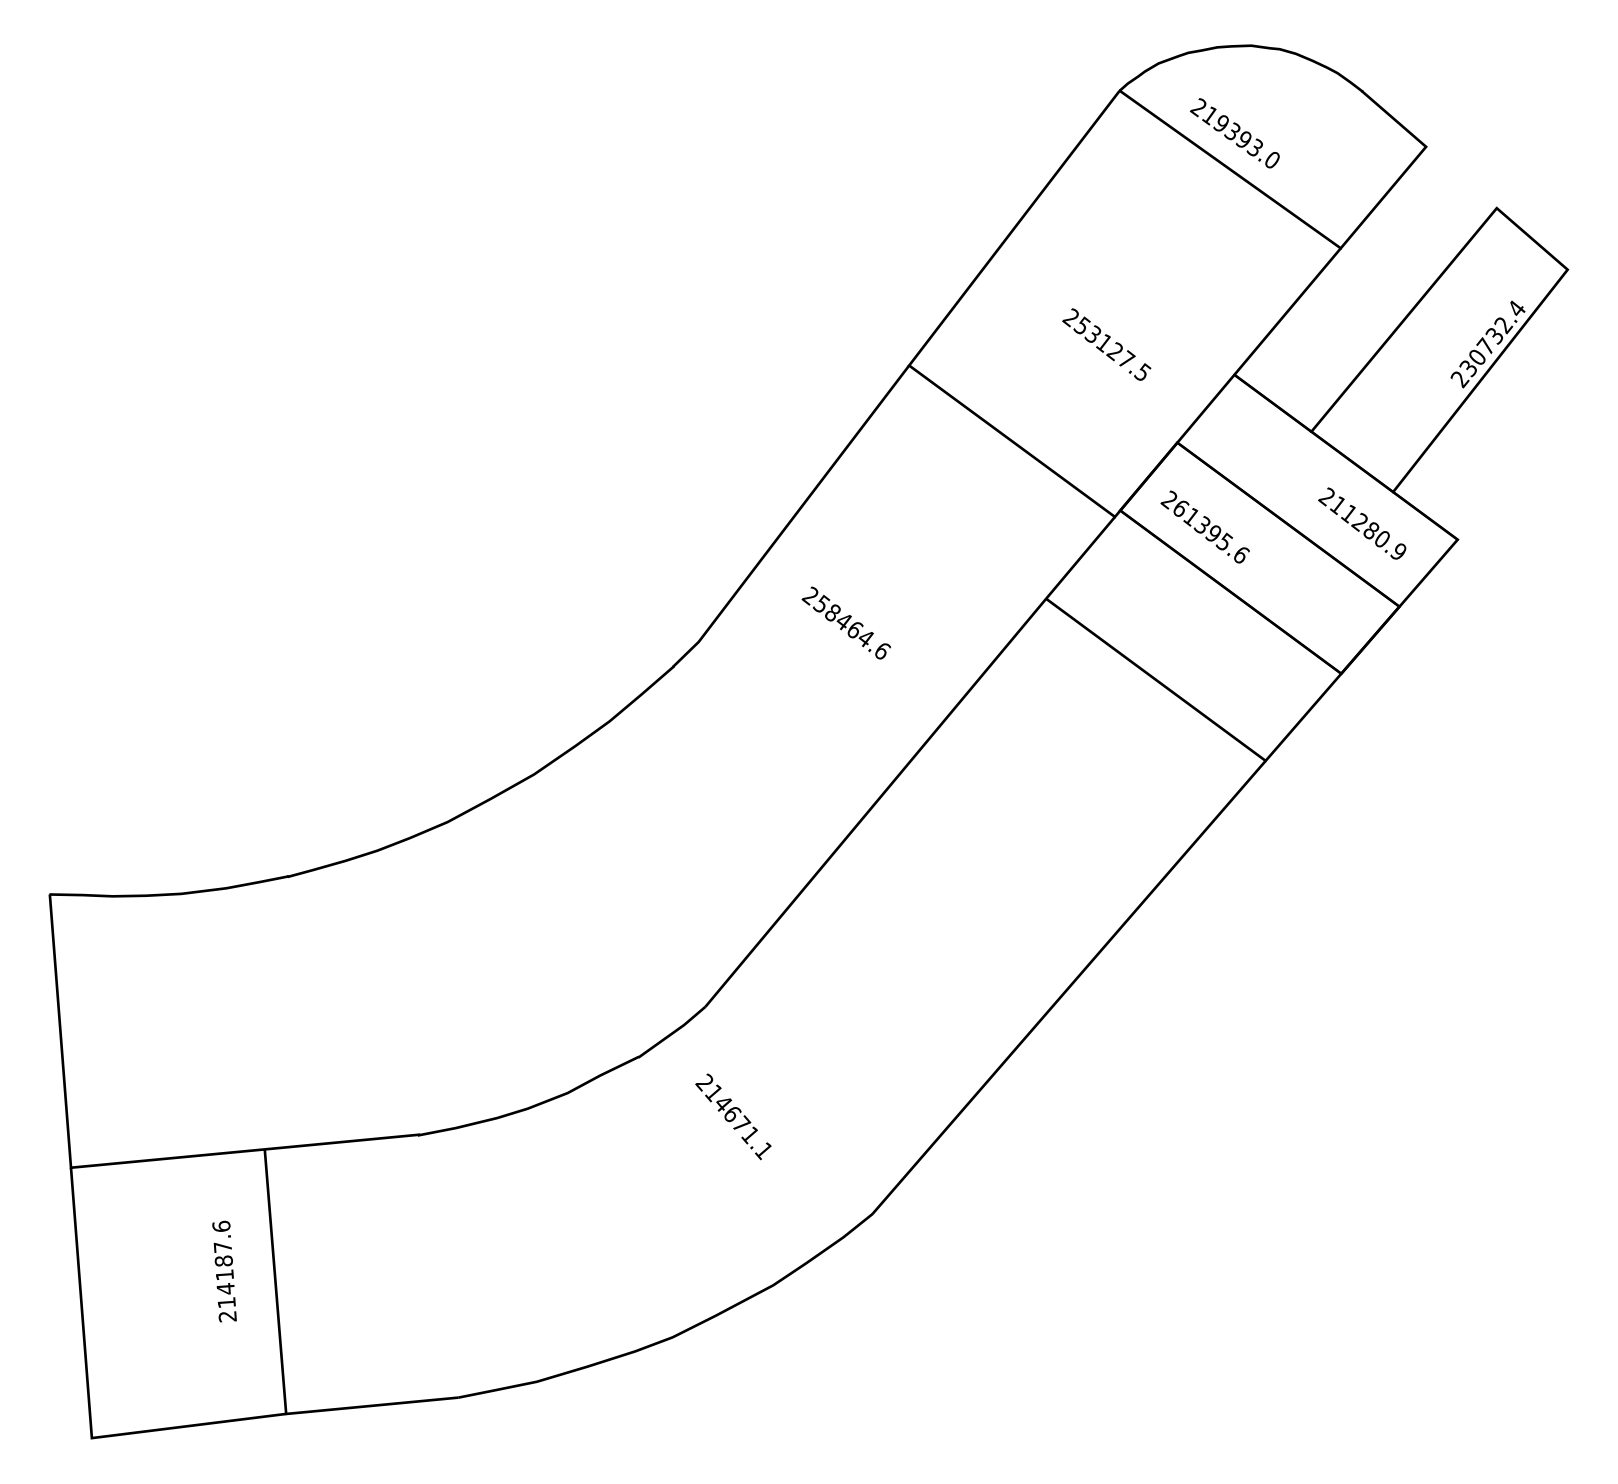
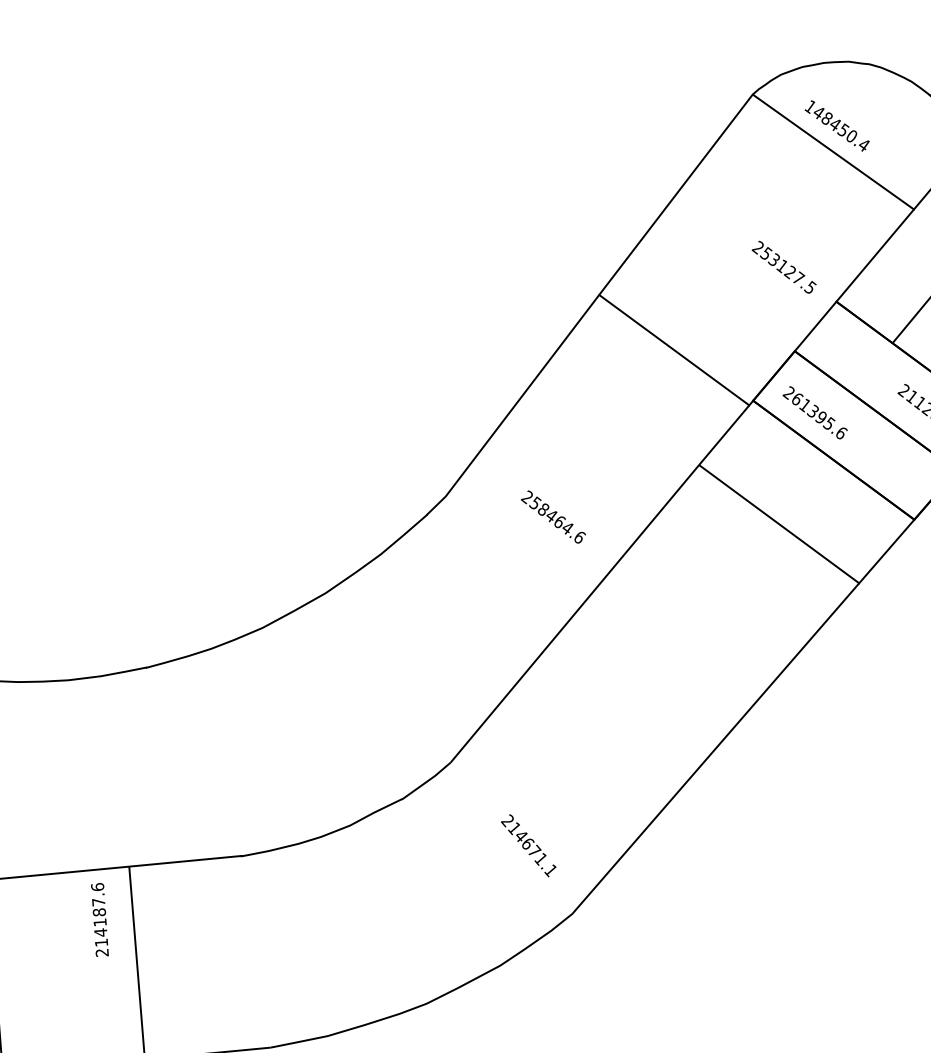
text: (1234, 133) -> (836, 125), 219393.0 -> 148450.4
text: (1106, 344) -> (783, 267), moved
text: (845, 622) -> (552, 516), moved
text: (733, 1116) -> (528, 845), moved
text: (224, 1271) -> (99, 919), moved

